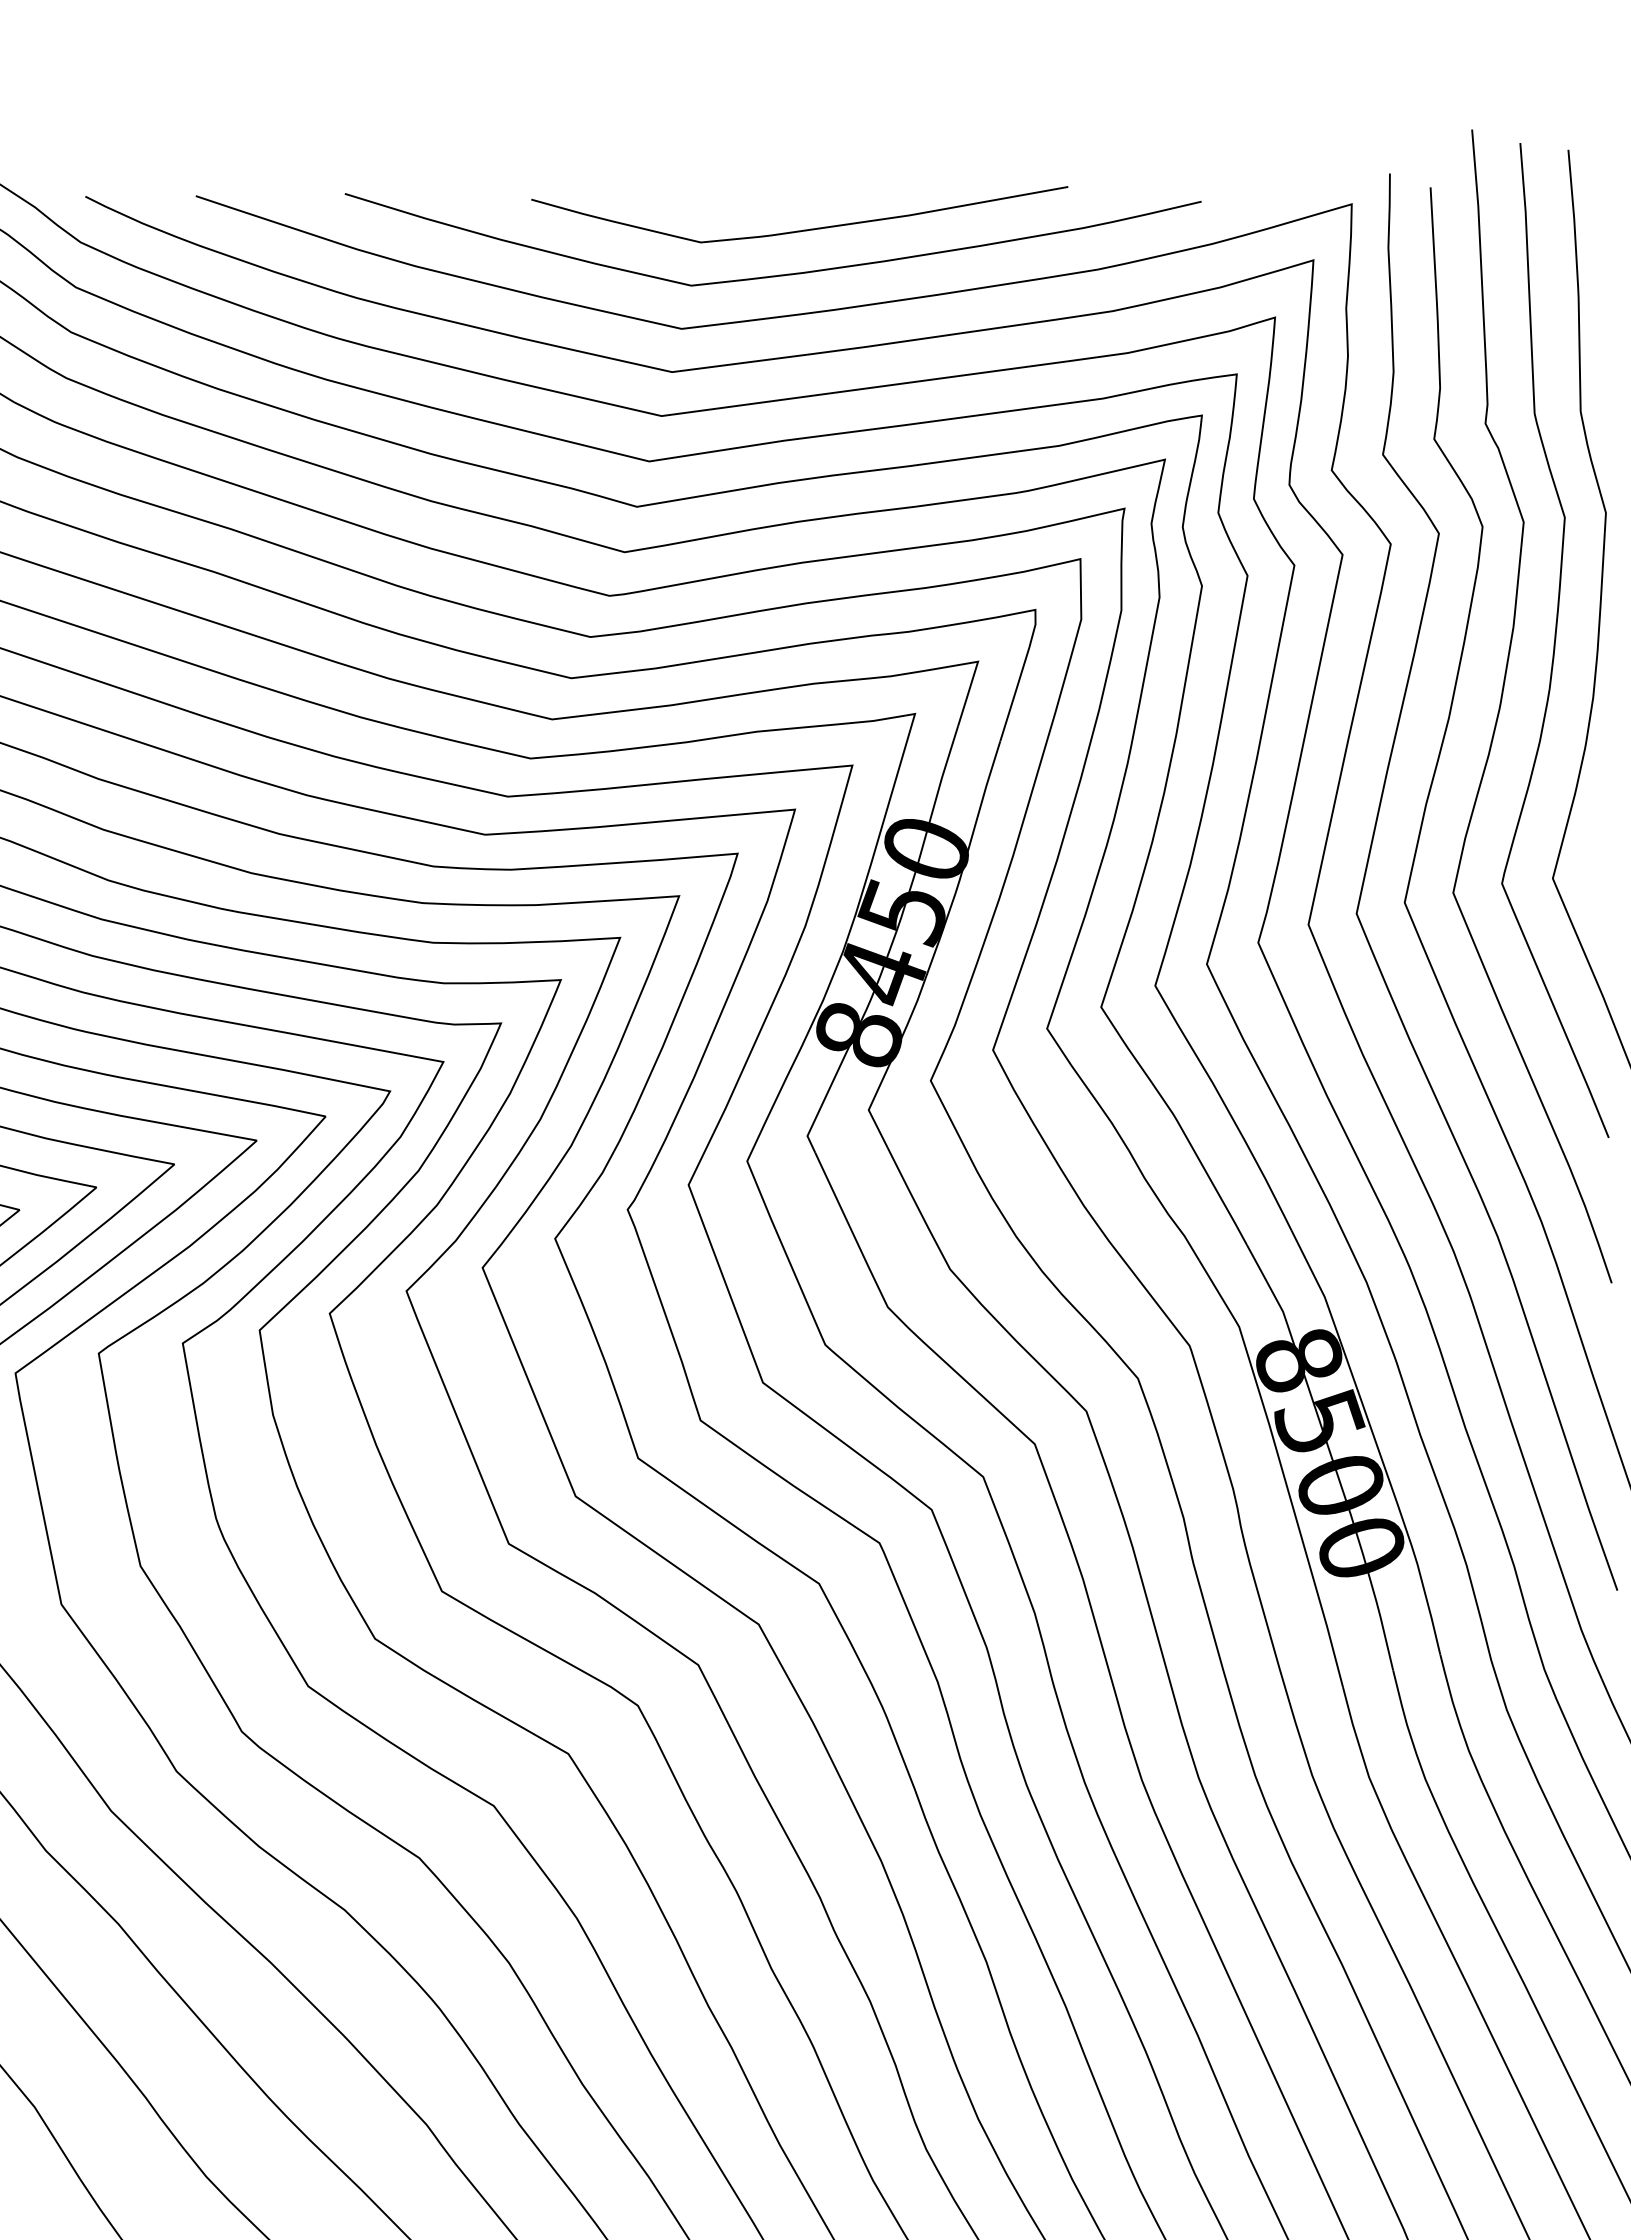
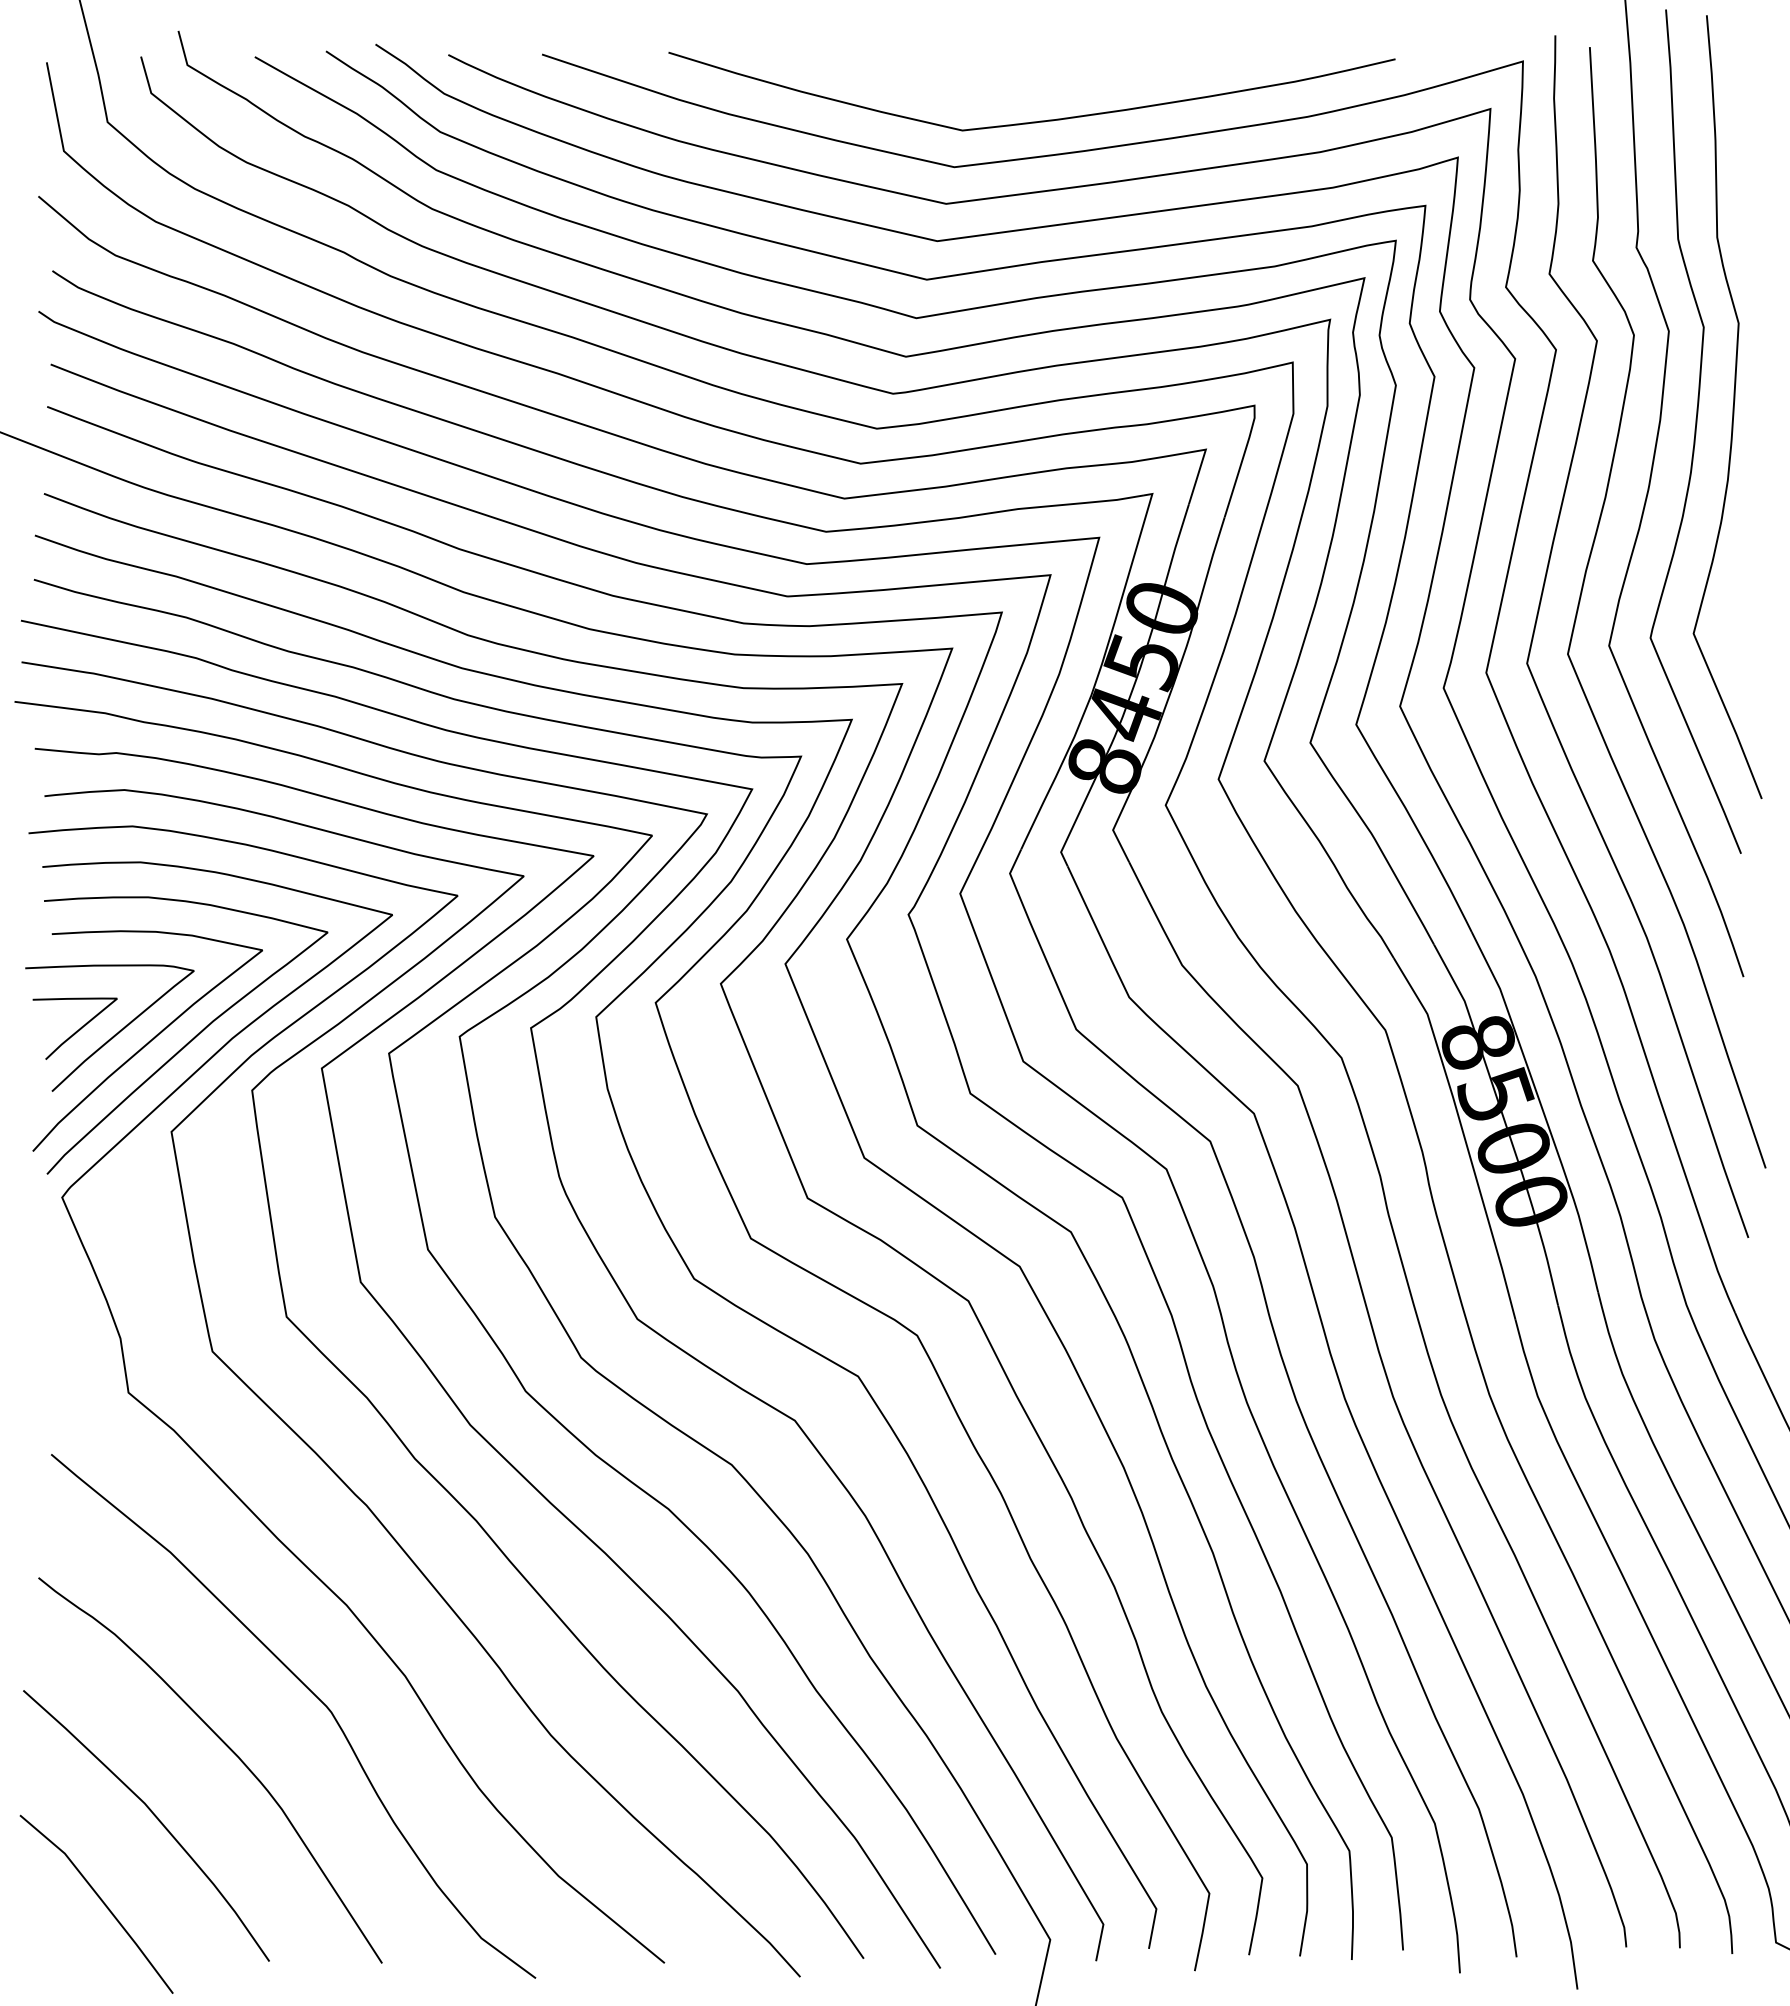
curve: (804, 229) -> (1058, 82), removed

